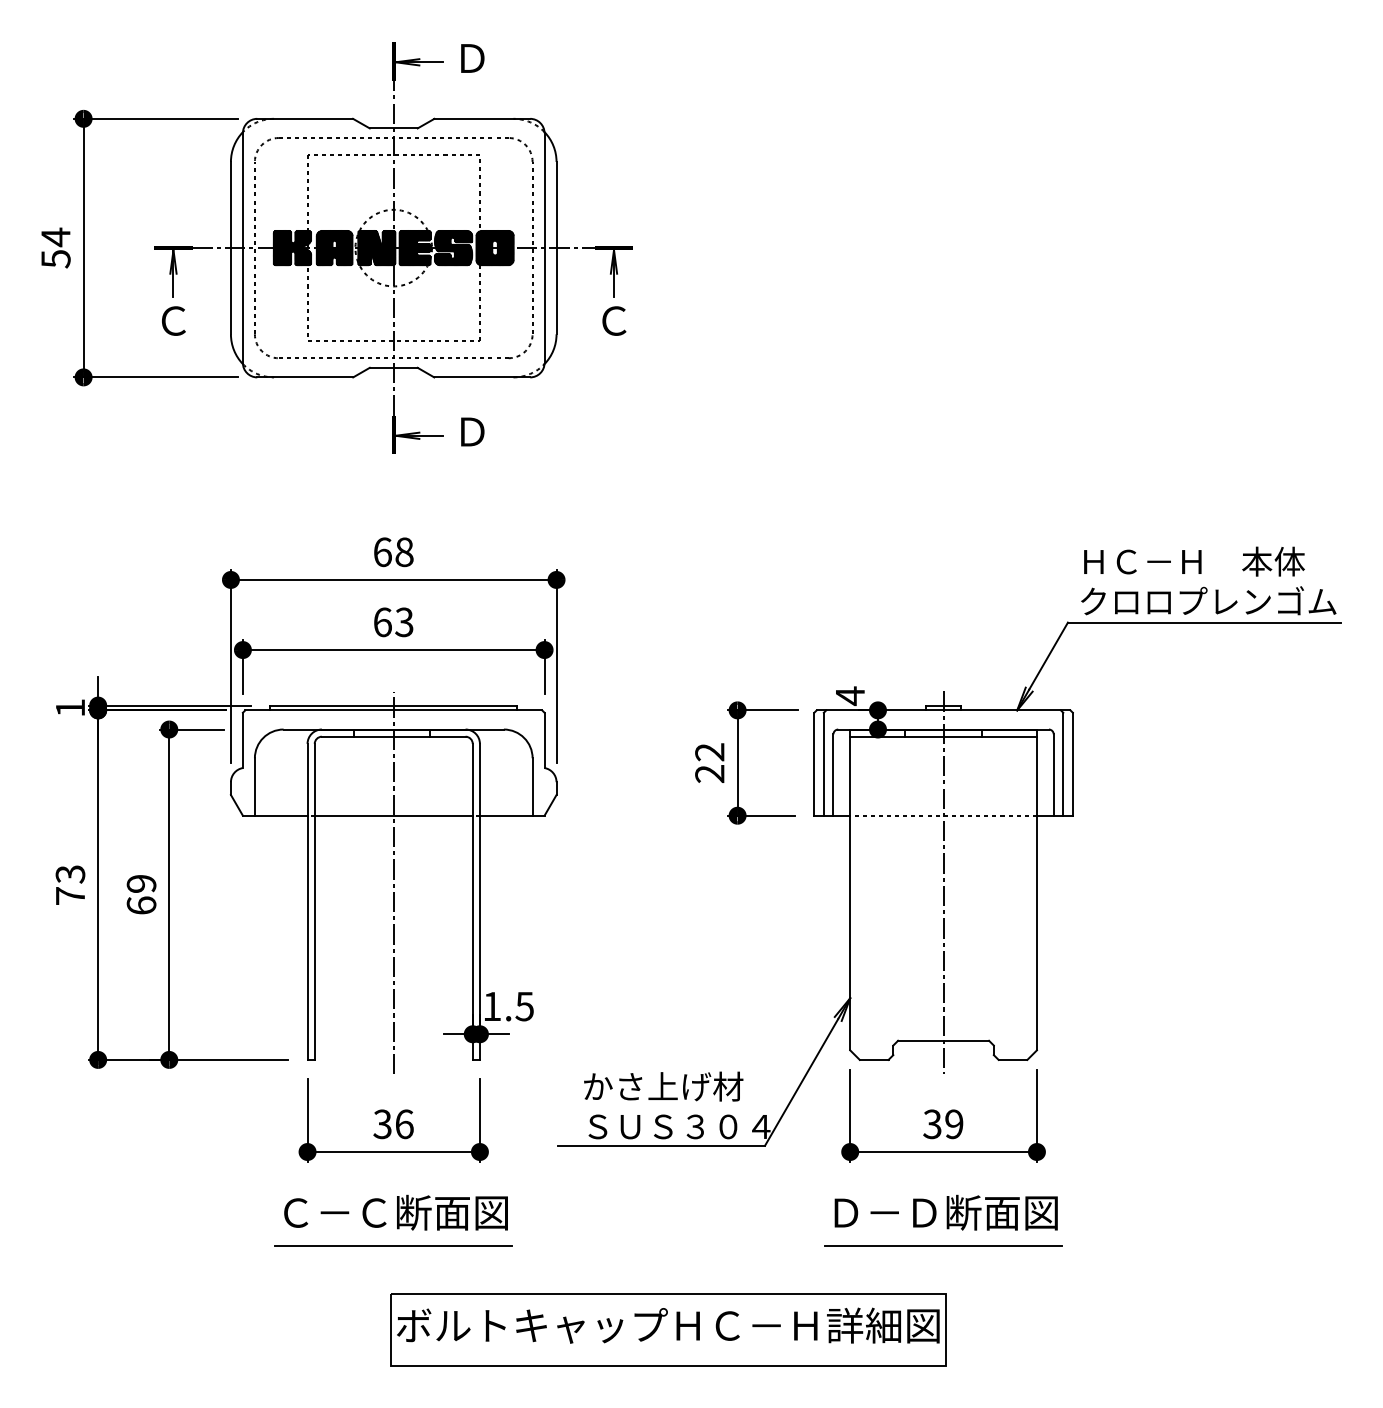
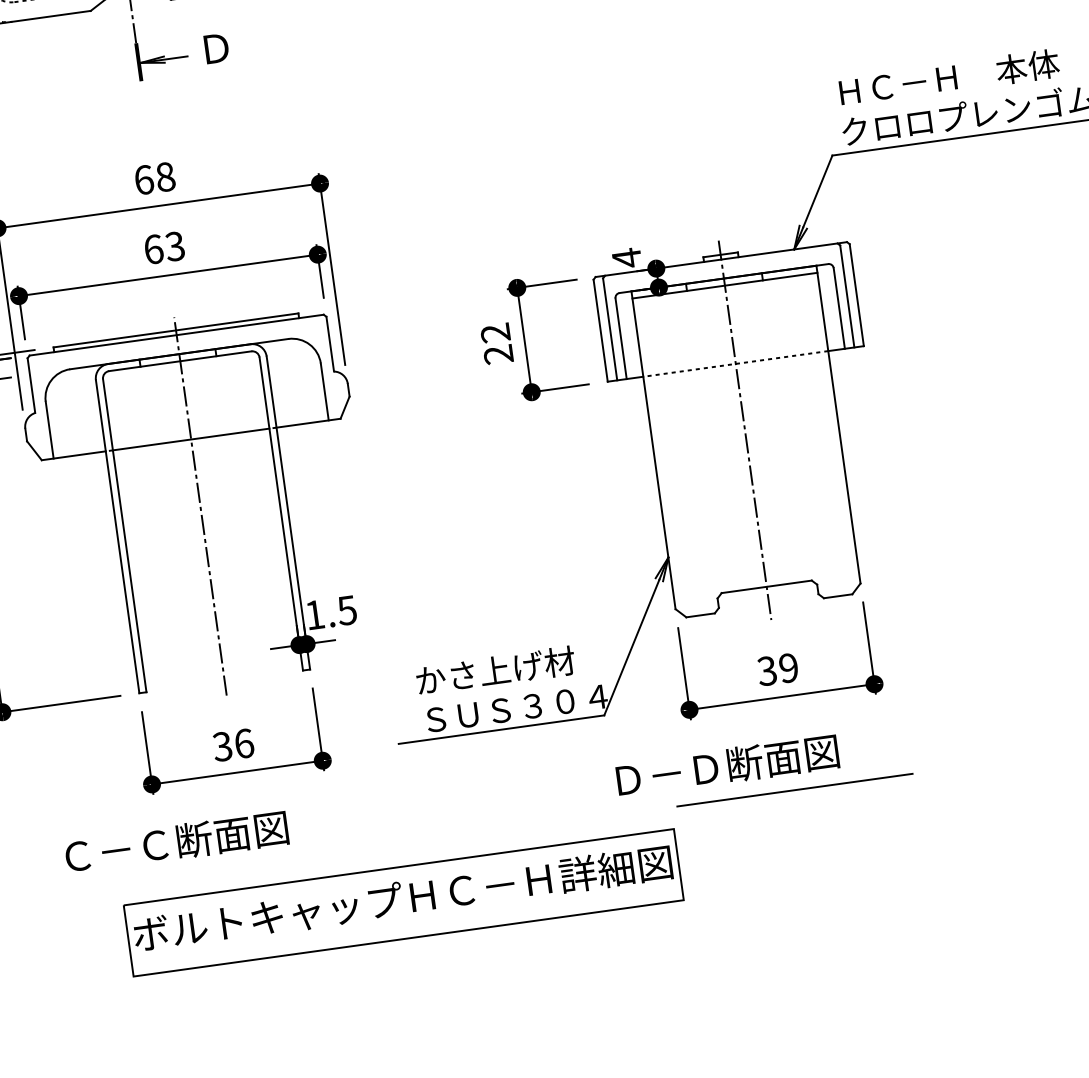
text: (395, 1212) -> (176, 842), moved
text: (945, 1212) -> (726, 765), moved
line: (393, 1246) -> (250, 866), removed
part: (668, 1329) -> (403, 902), moved

